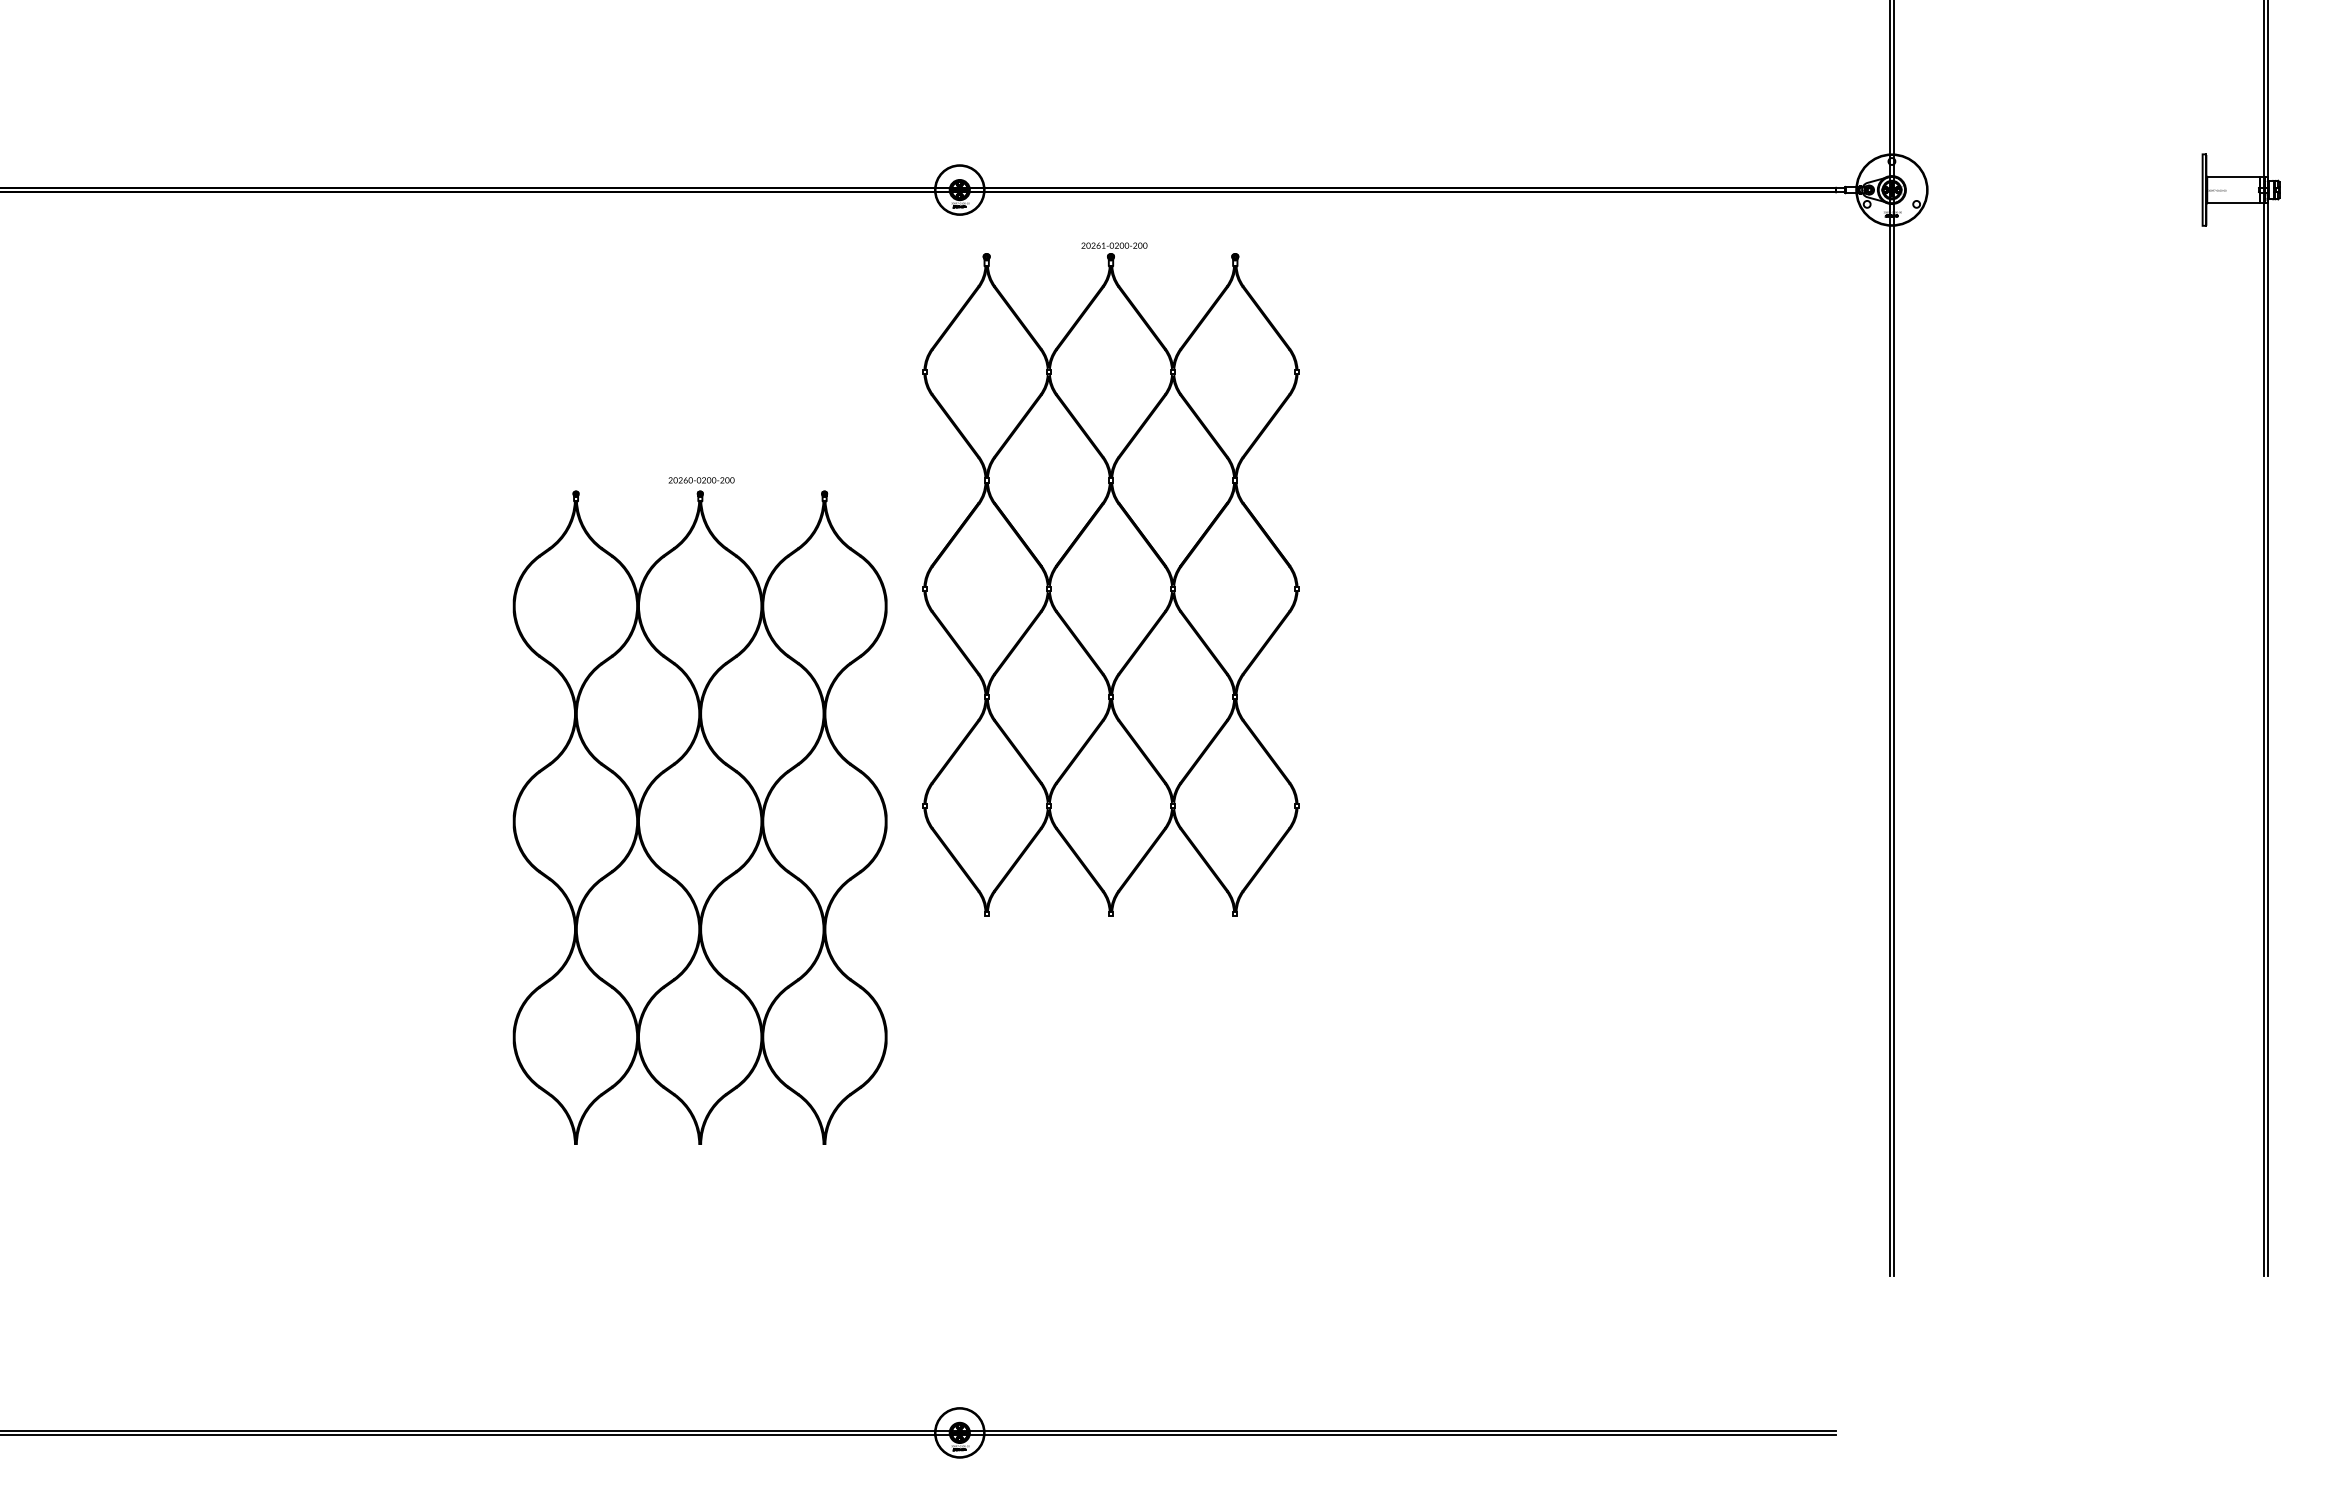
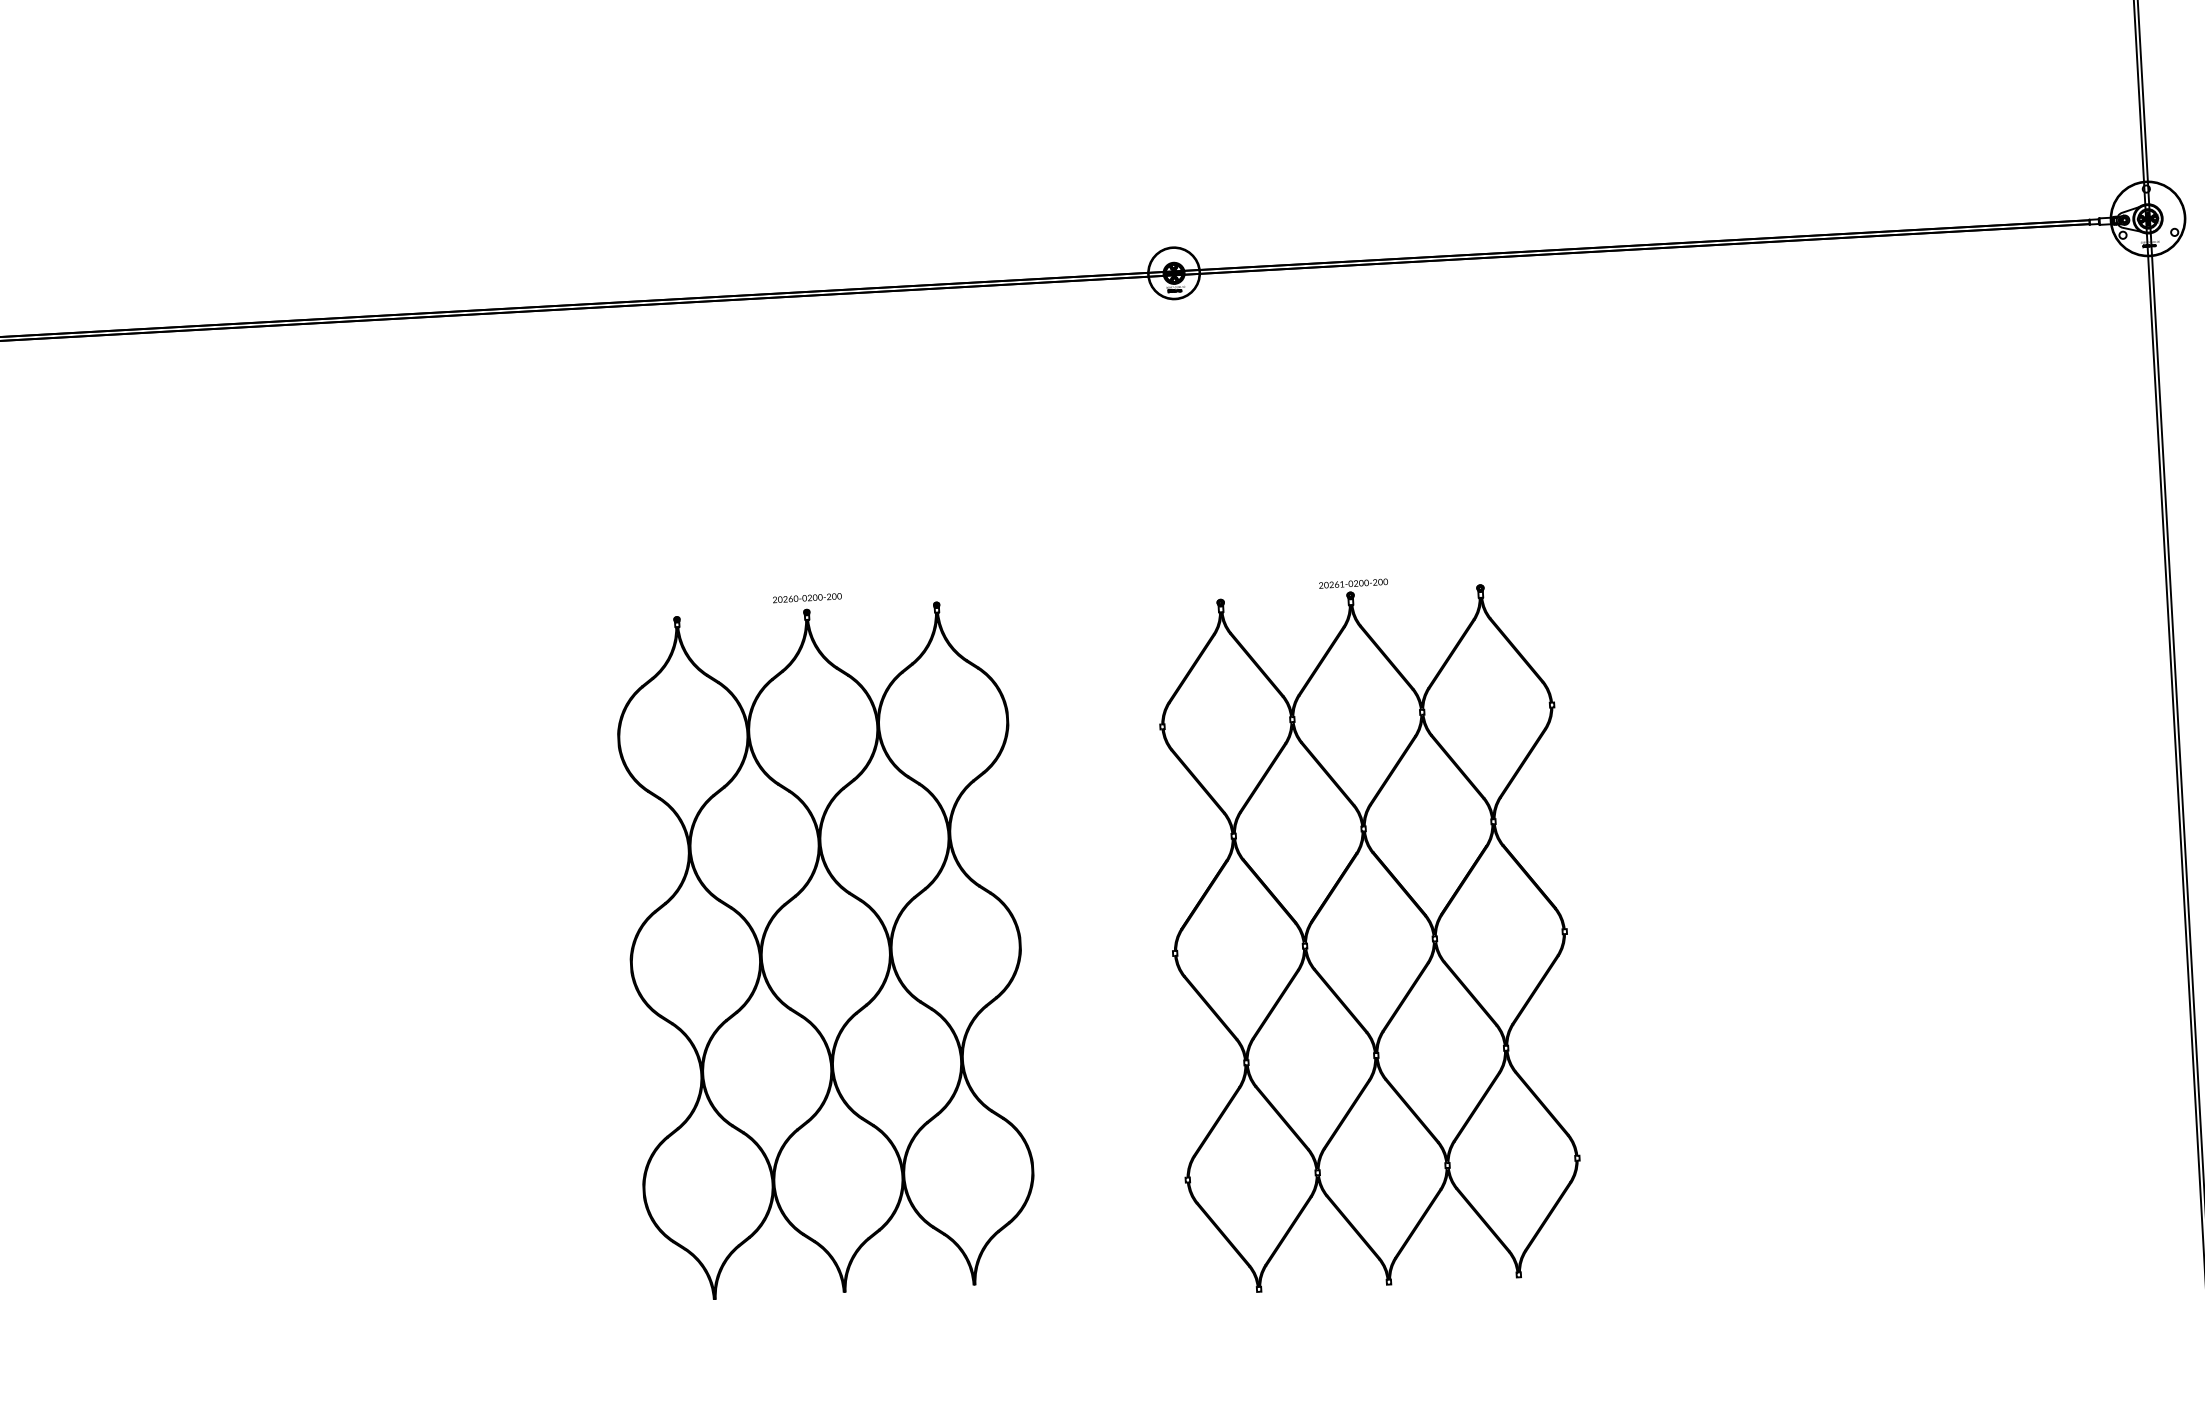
part: (1110, 579) -> (1368, 932), moved
part: (699, 810) -> (824, 943), moved

